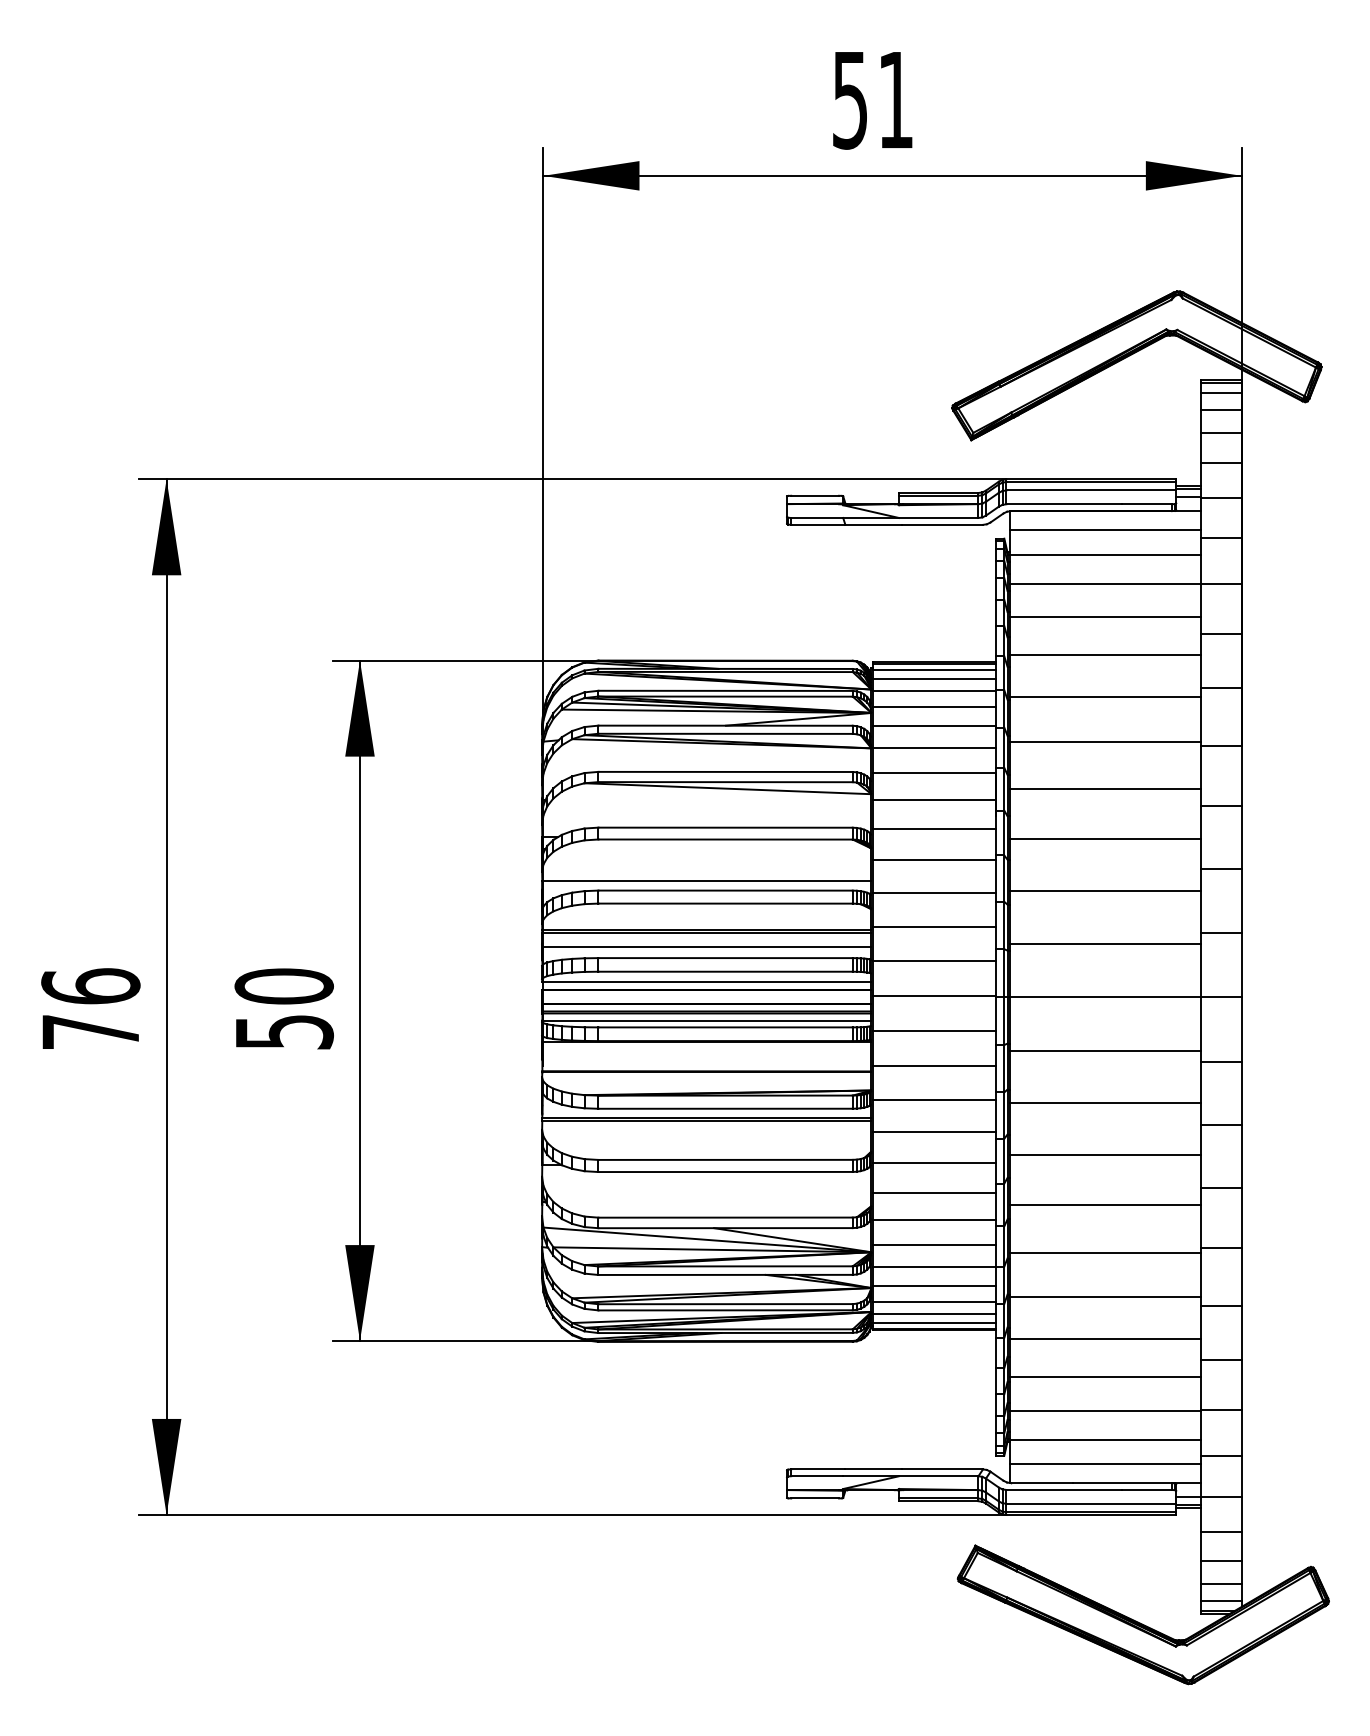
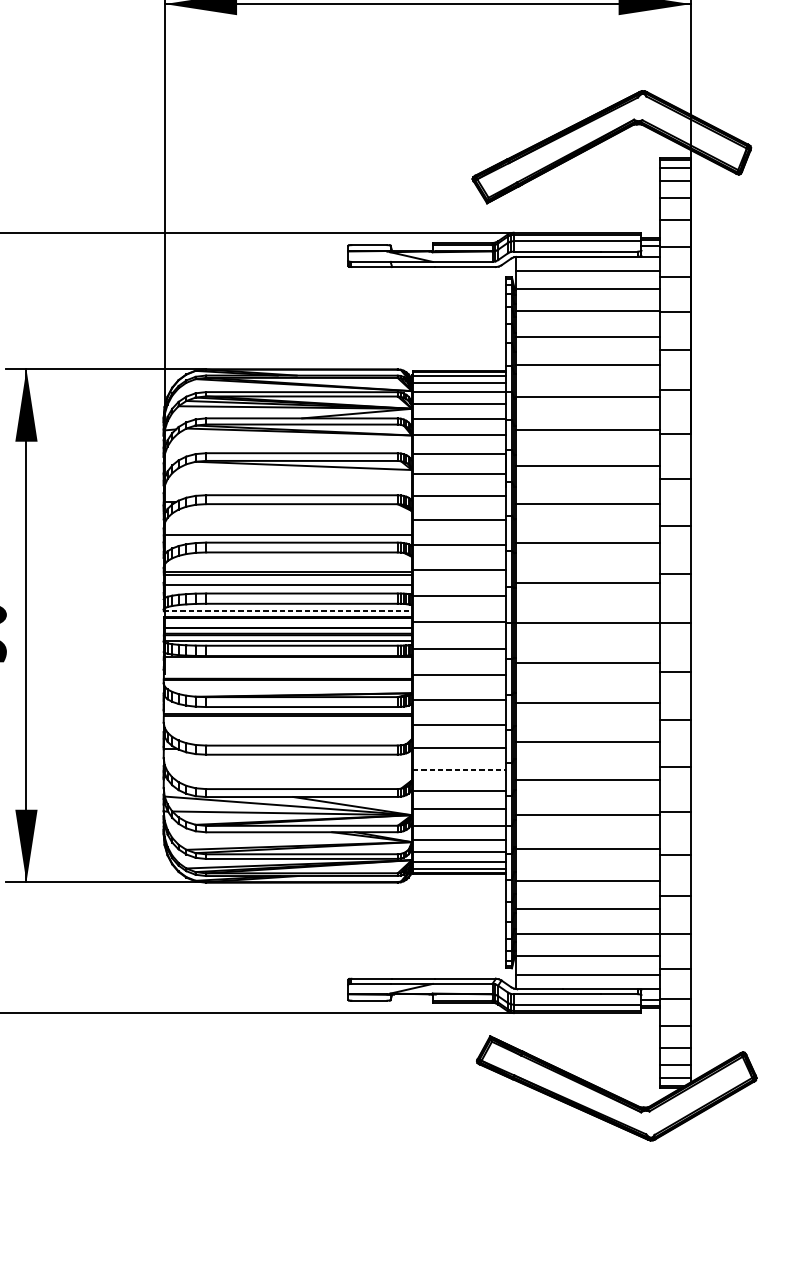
line: (707, 981) -> (288, 611), solid -> dashed
line: (934, 1192) -> (459, 770), solid -> dashed

